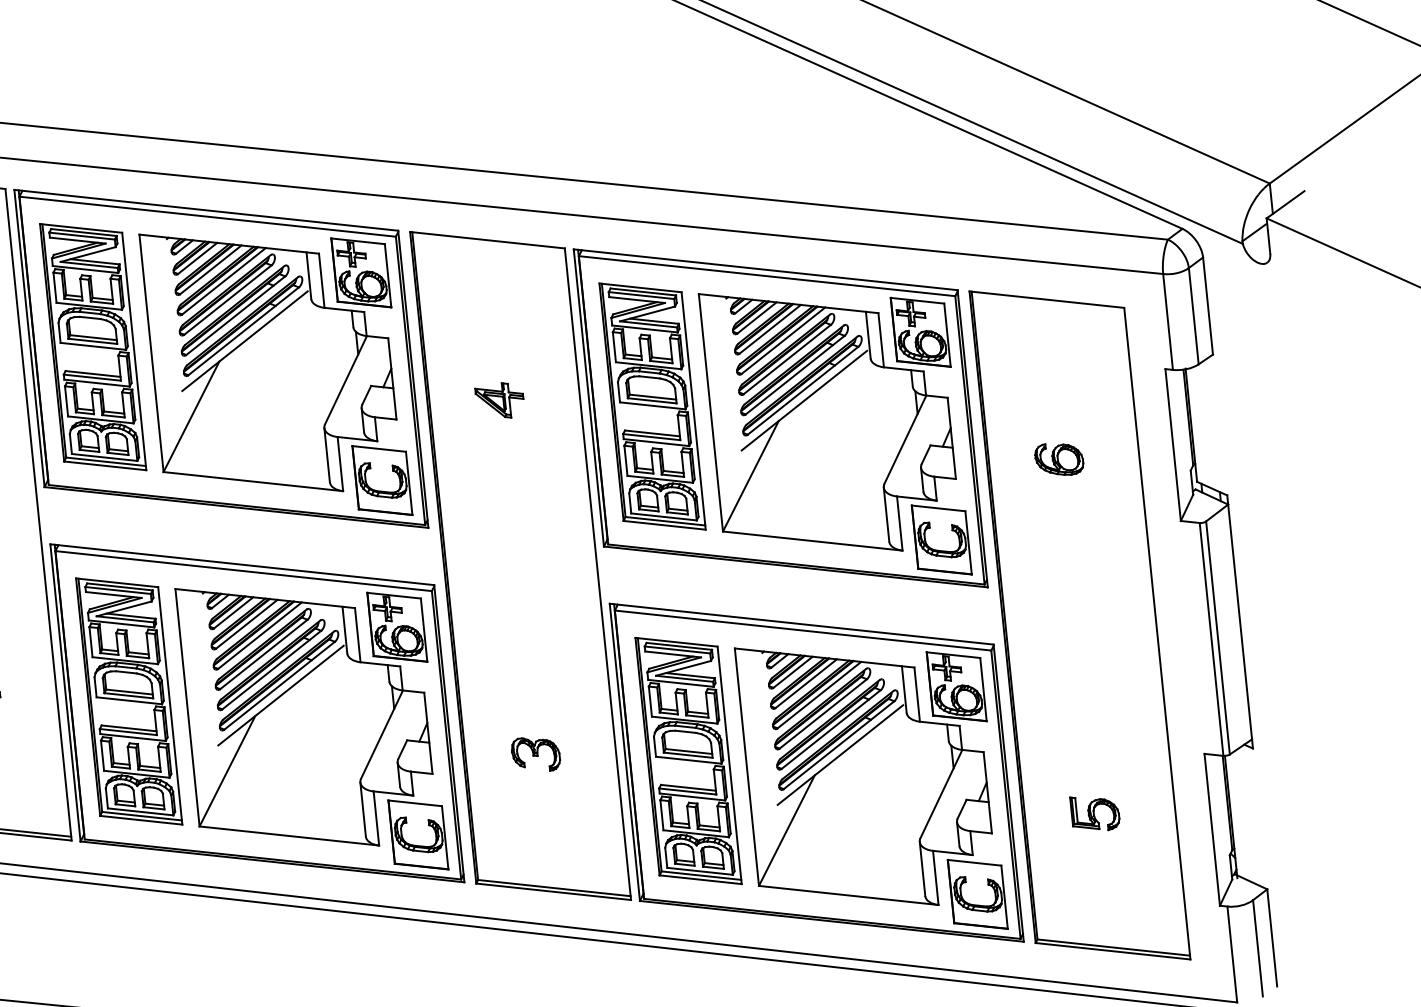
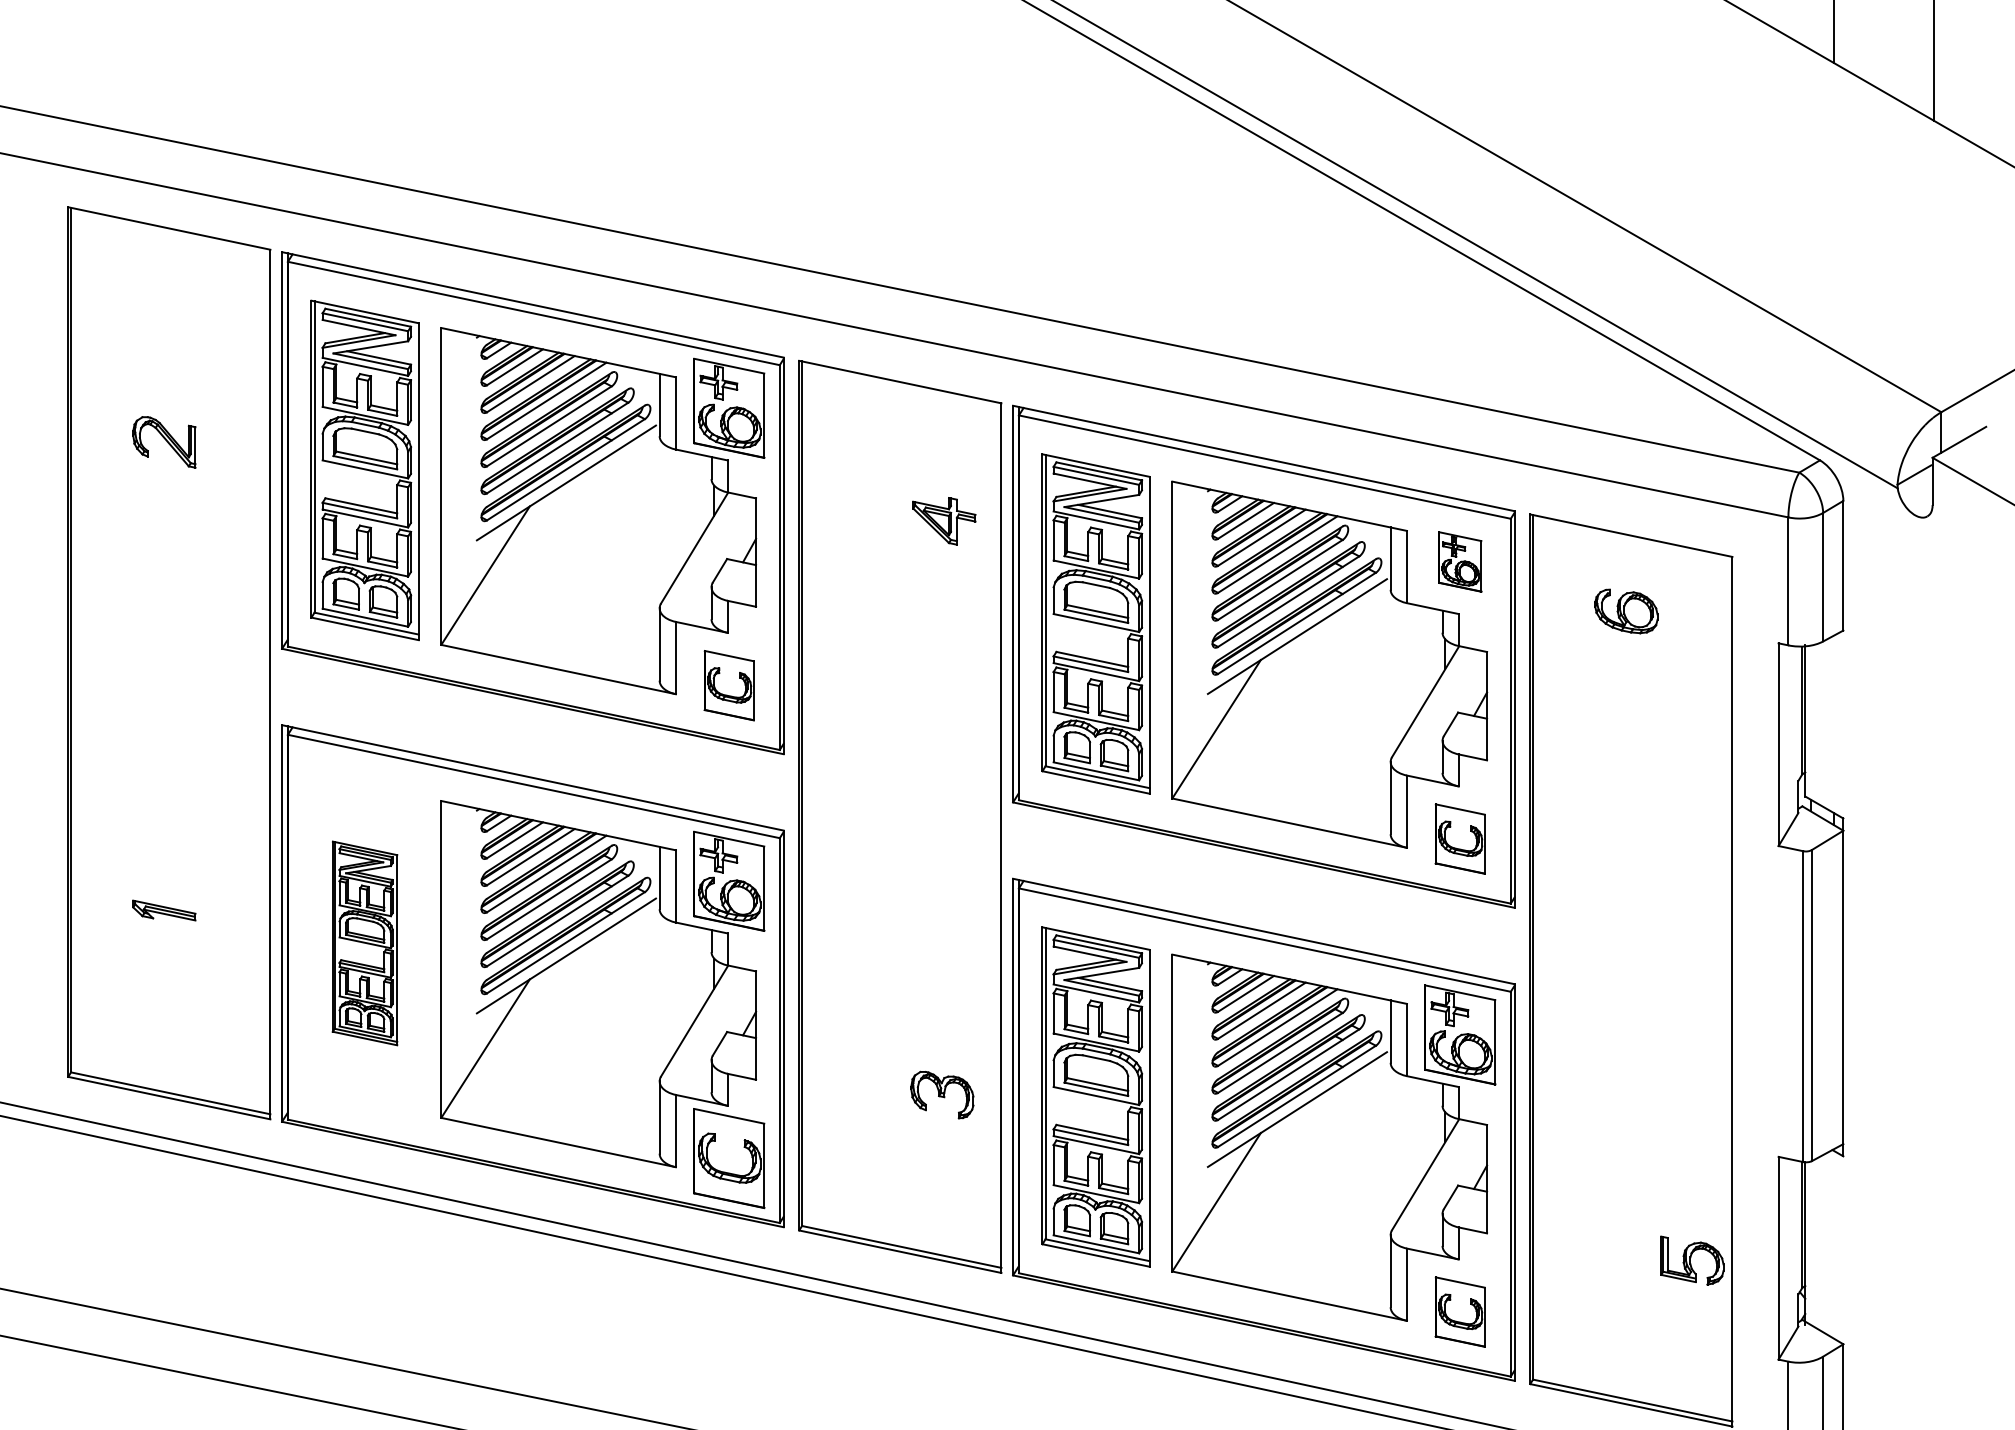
part: (920, 332) -> (1460, 561), size x0.6
part: (500, 401) -> (944, 521), moved
part: (1059, 459) -> (1626, 611), moved
part: (382, 480) -> (729, 685), size x0.7
part: (941, 539) -> (1460, 838), size x0.7
part: (128, 701) -> (364, 943), size x0.6
part: (536, 754) -> (942, 1094), moved
part: (1095, 813) -> (1692, 1260), moved
part: (977, 893) -> (1460, 1311), size x0.7

